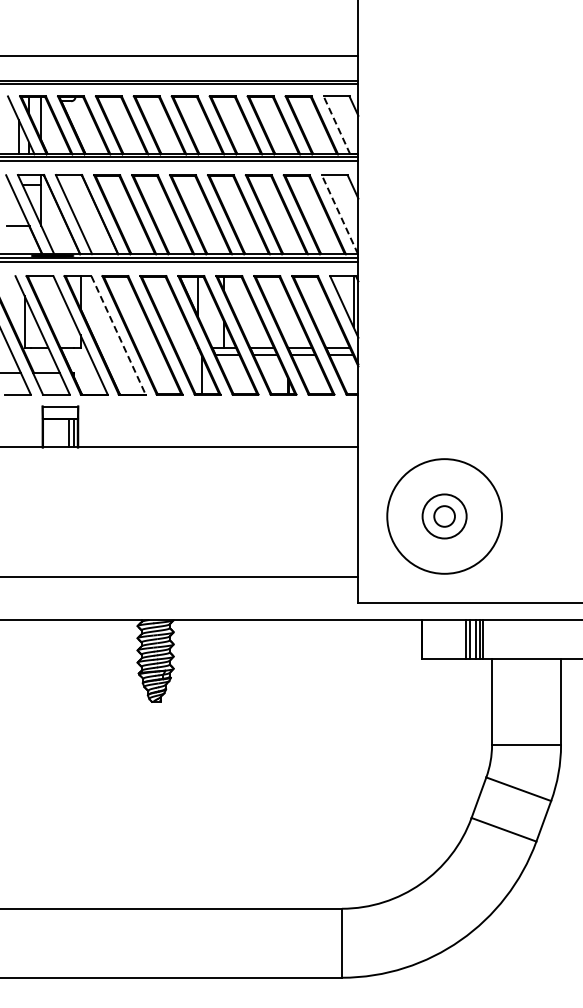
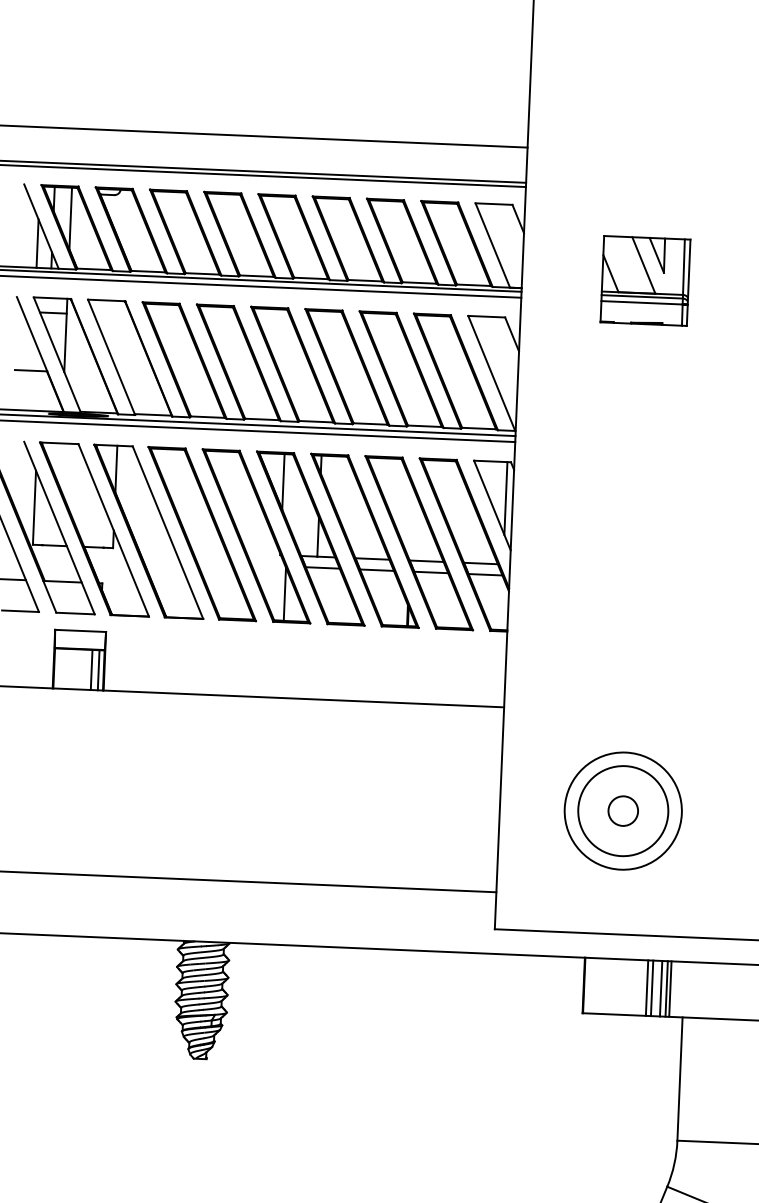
line: (336, 125) -> (492, 245), dashed -> solid
part: (444, 145) -> (645, 280), added
line: (339, 214) -> (491, 373), dashed -> solid
line: (118, 335) -> (167, 532), dashed -> solid
circle: (444, 516) -> (623, 811), size x0.71
circle: (444, 516) -> (623, 811), size x1.43

